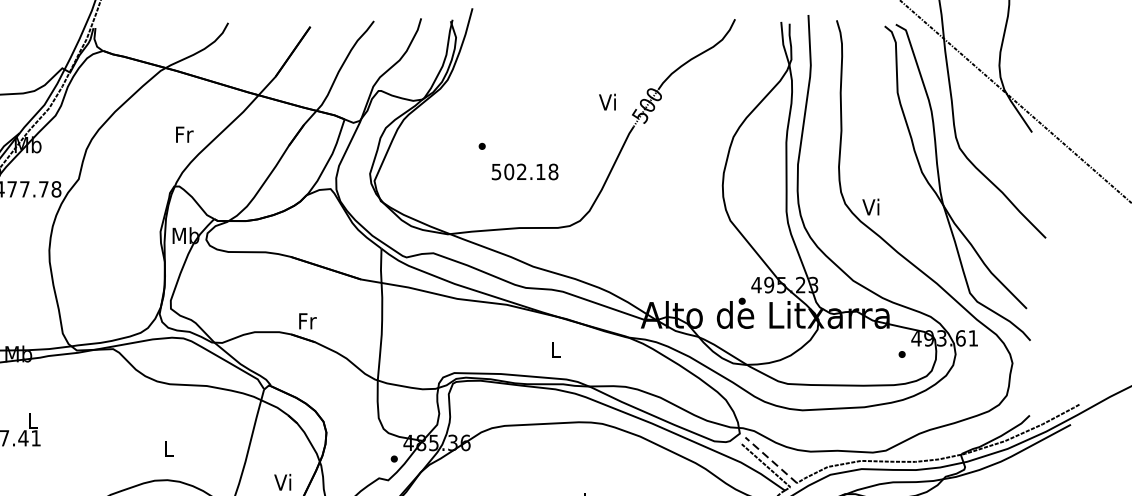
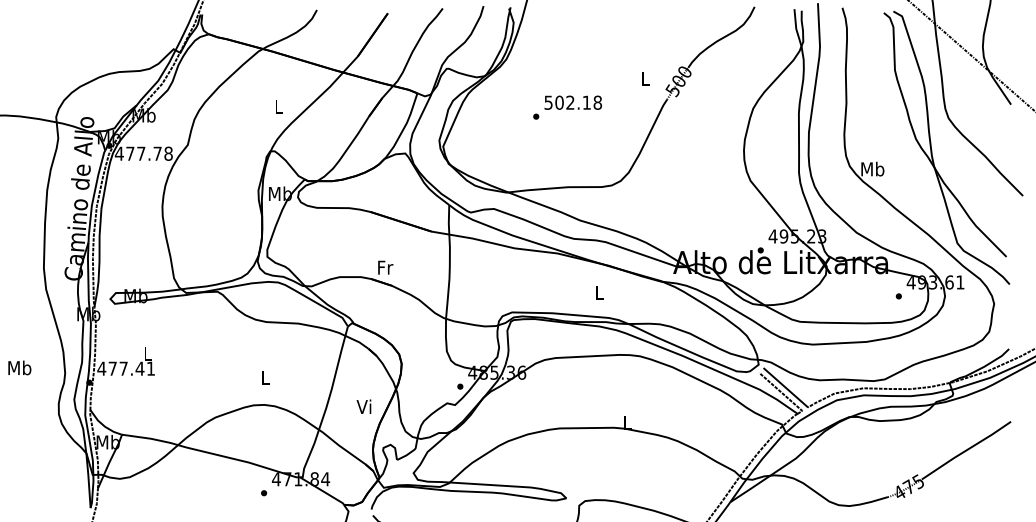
text: (607, 102) -> (644, 78), Vi -> L
text: (183, 134) -> (278, 106), Fr -> L
text: (524, 171) -> (572, 102), moved
text: (871, 206) -> (872, 168), Vi -> Mb
line: (770, 460) -> (785, 387), dashed -> solid

